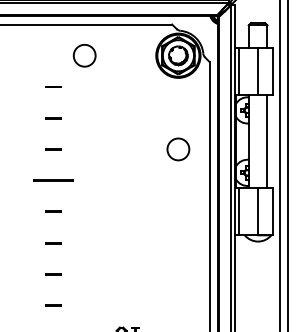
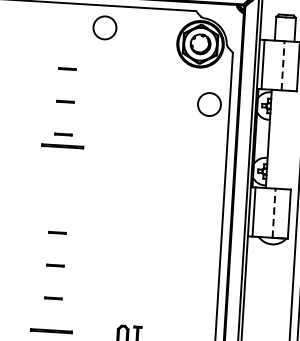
circle: (84, 55) -> (104, 27), moved
line: (258, 70) -> (283, 64), solid -> dashed
line: (267, 141) -> (288, 139), removed
circle: (178, 149) -> (209, 104), moved
line: (53, 180) -> (62, 146), moved
line: (53, 211) -> (59, 199), removed
line: (258, 211) -> (274, 212), solid -> dashed

